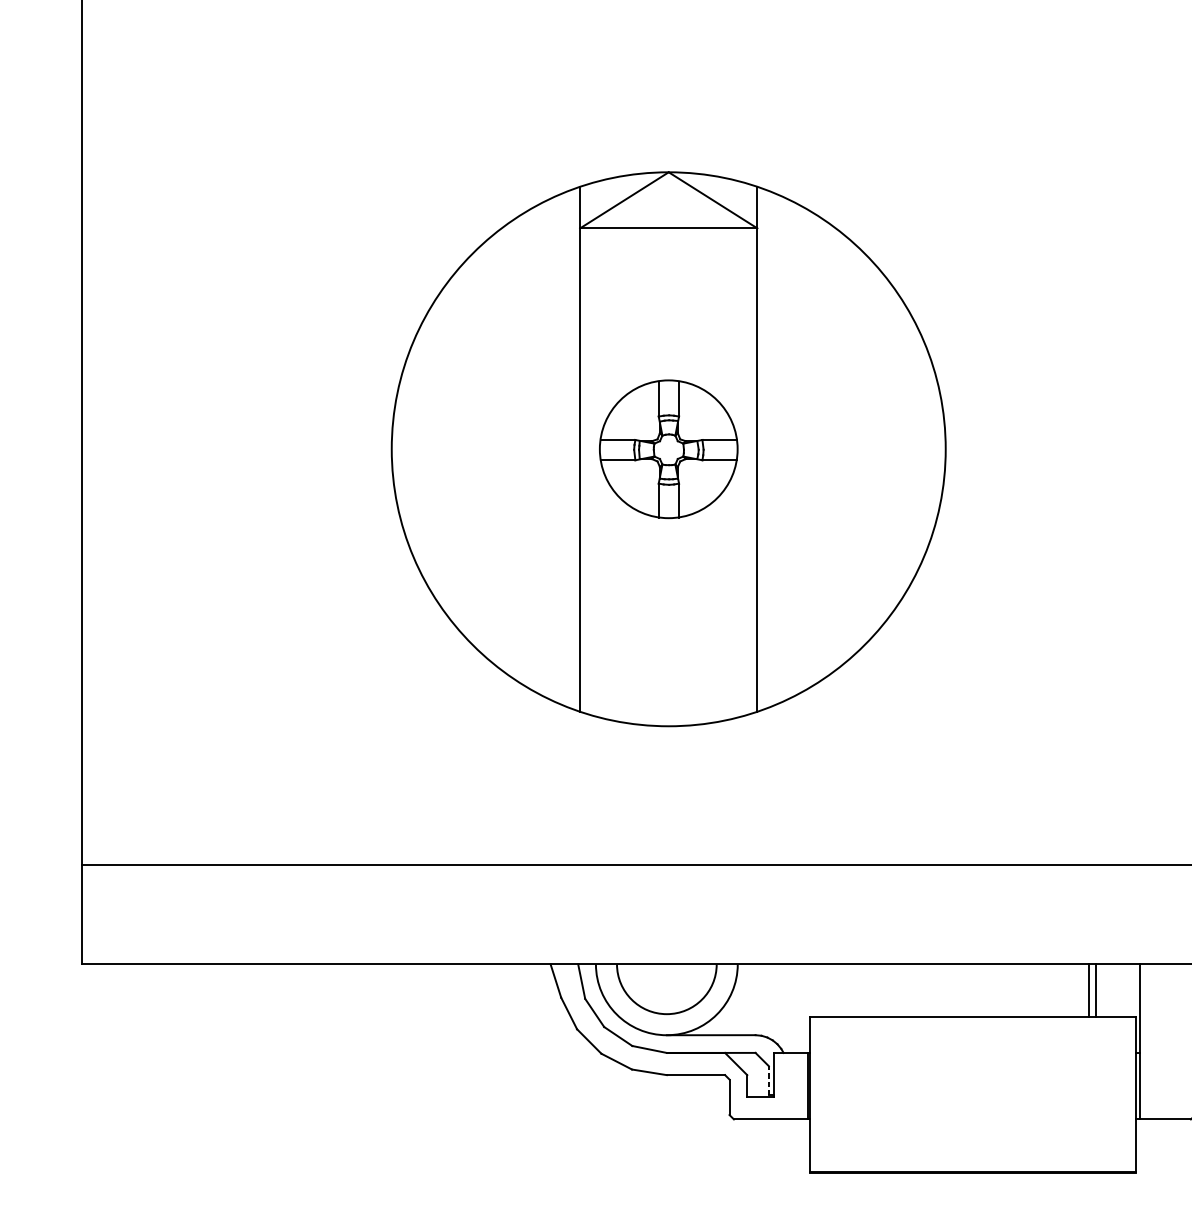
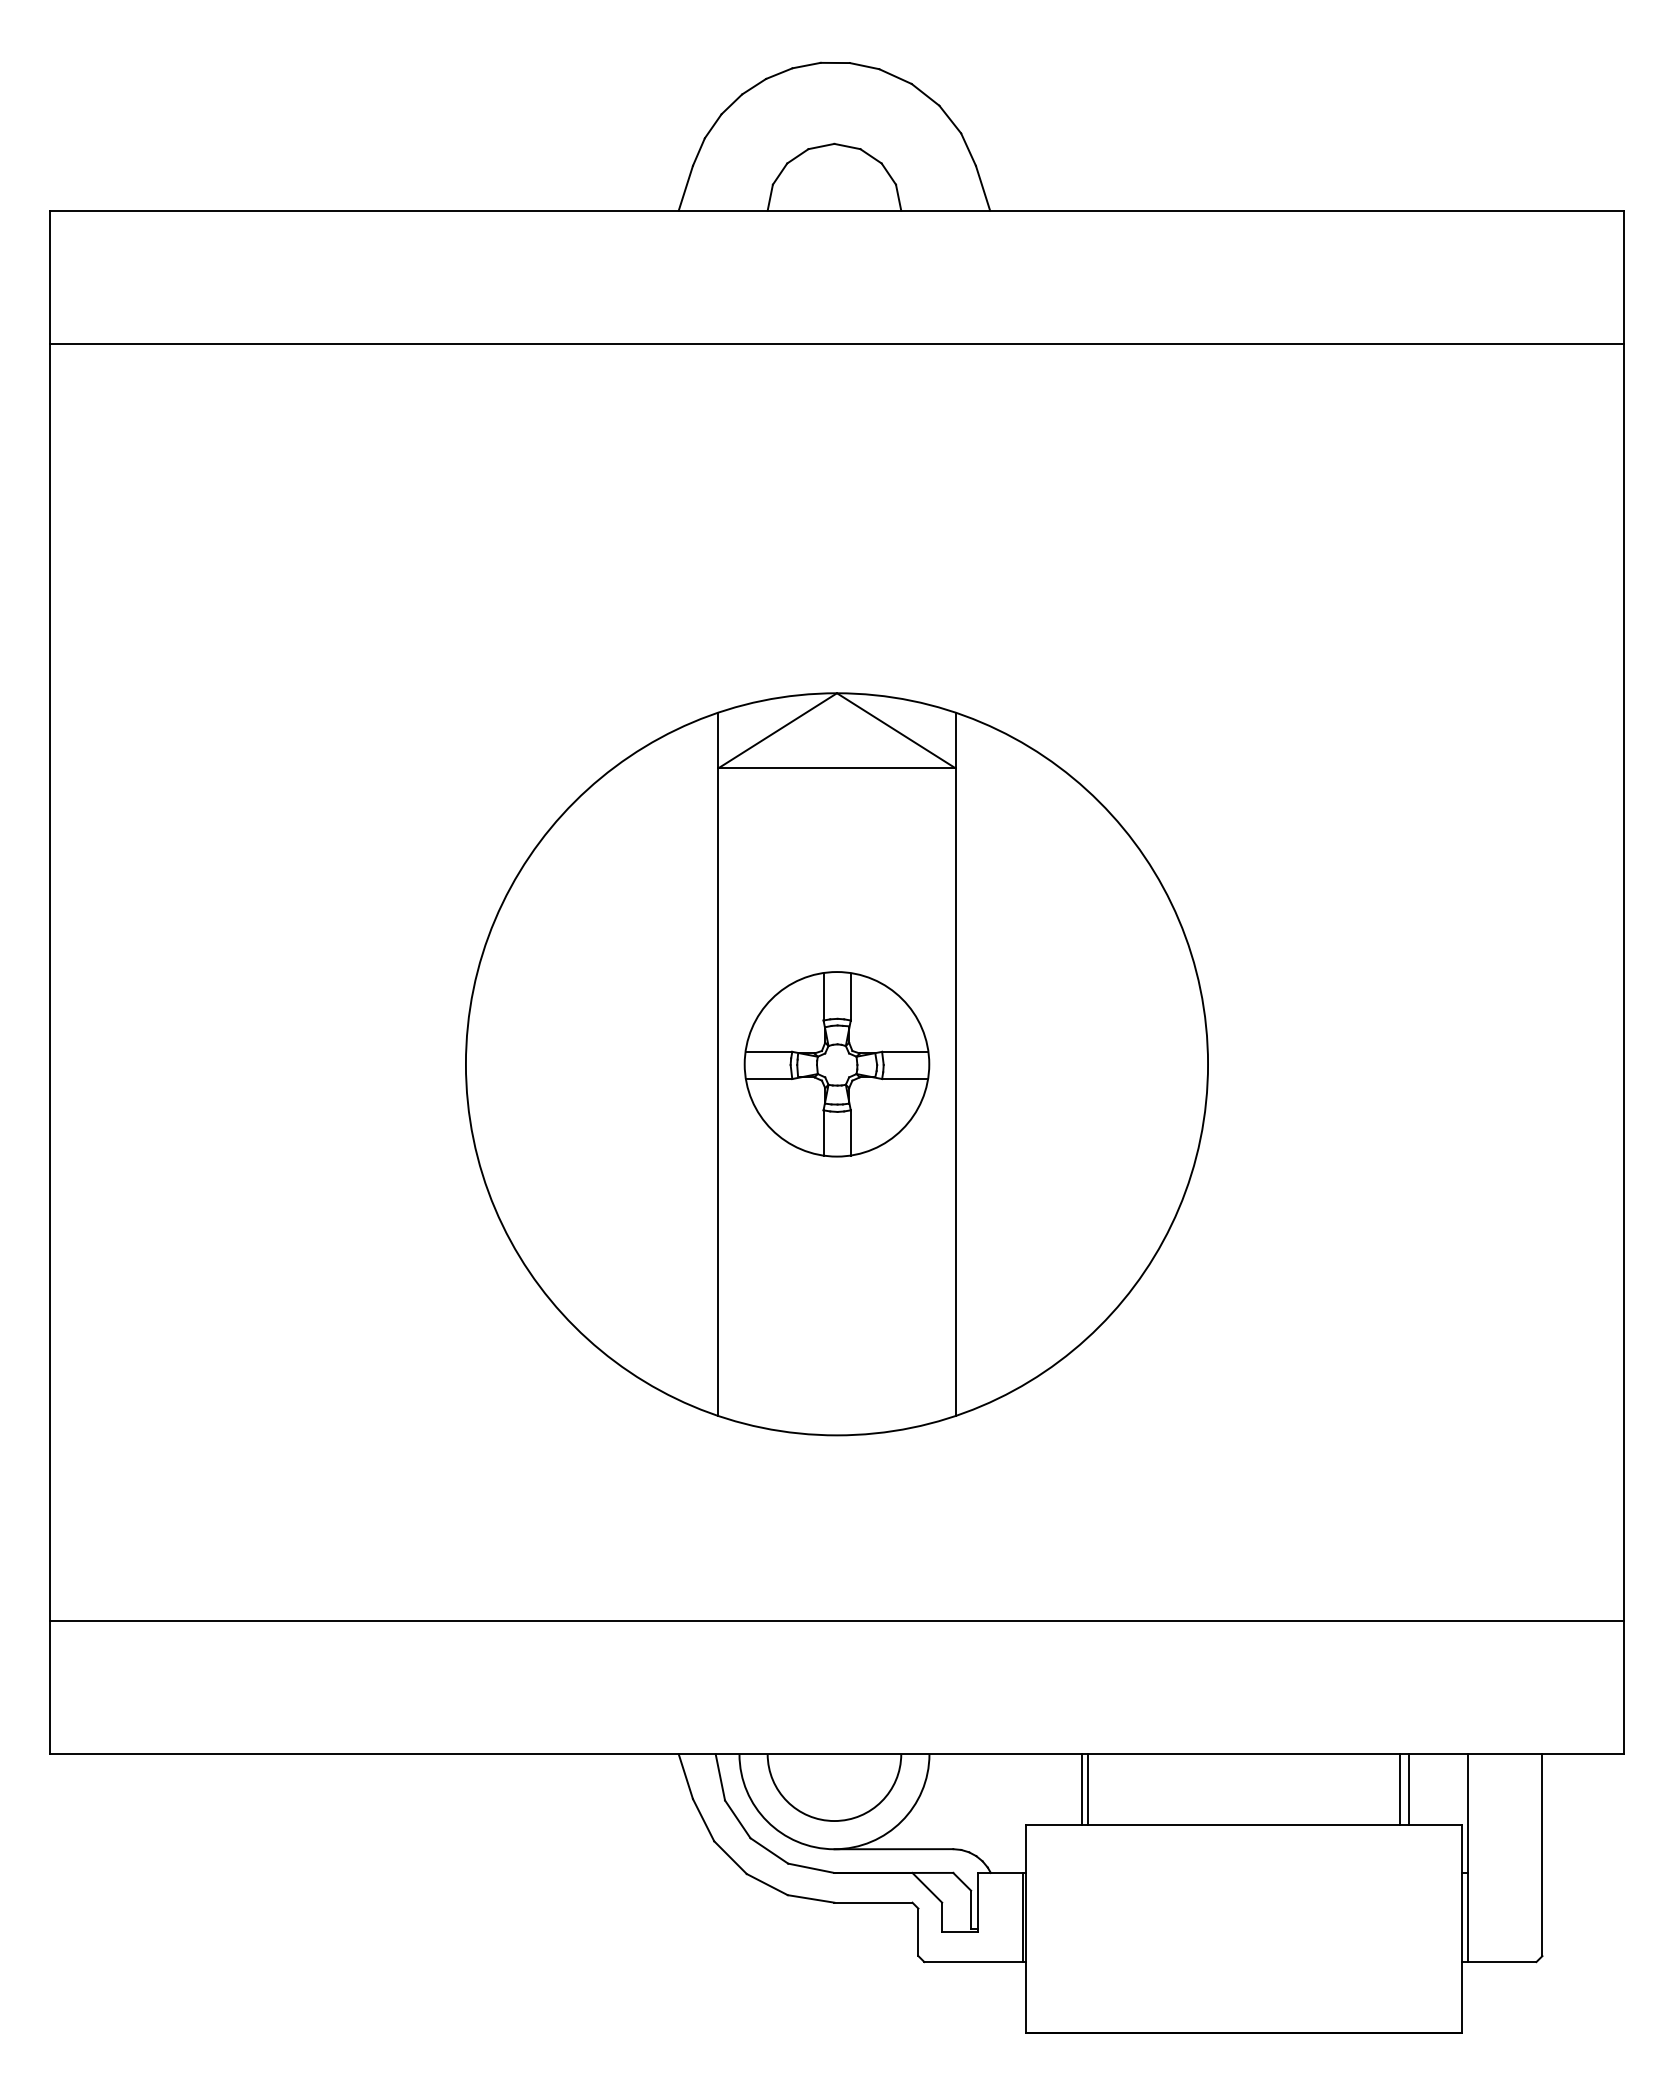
line: (852, 990) -> (1082, 1789), added
line: (856, 990) -> (1088, 1789), added
line: (769, 1080) -> (971, 1909), dashed -> solid

